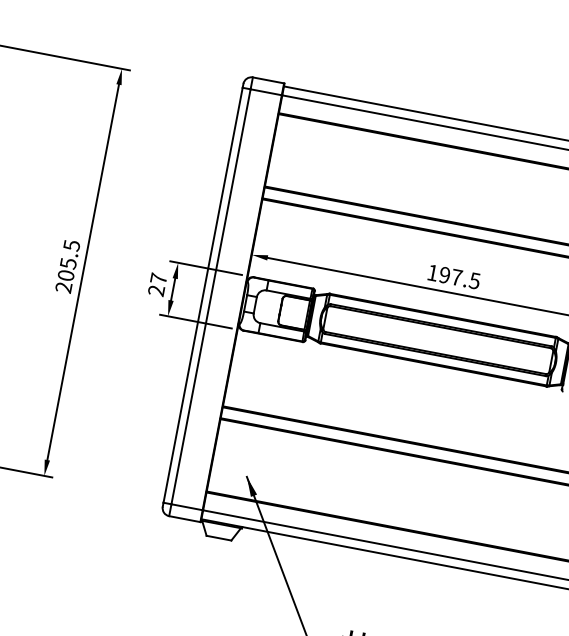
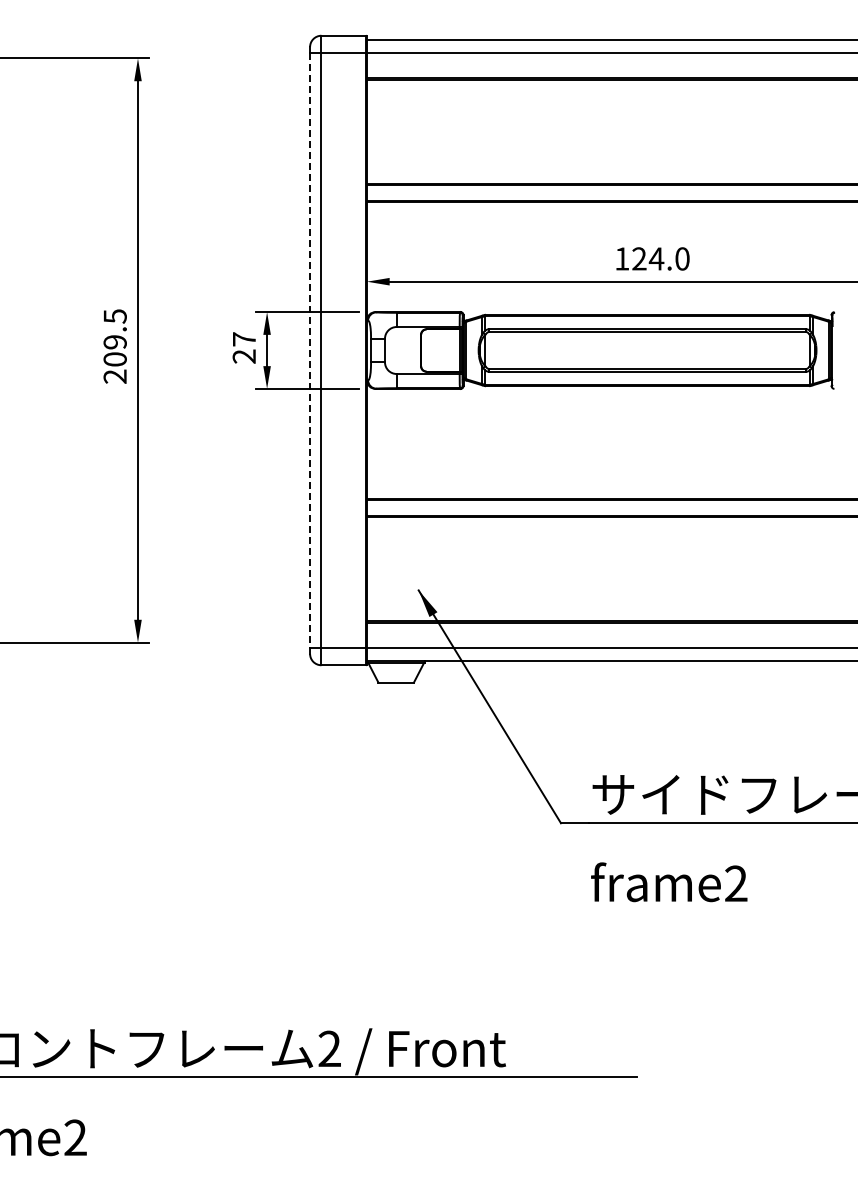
text: (67, 263) -> (114, 342), 205.5 -> 209.5
text: (459, 277) -> (660, 258), 197.5 -> 124.0
line: (203, 295) -> (310, 350), solid -> dashed

